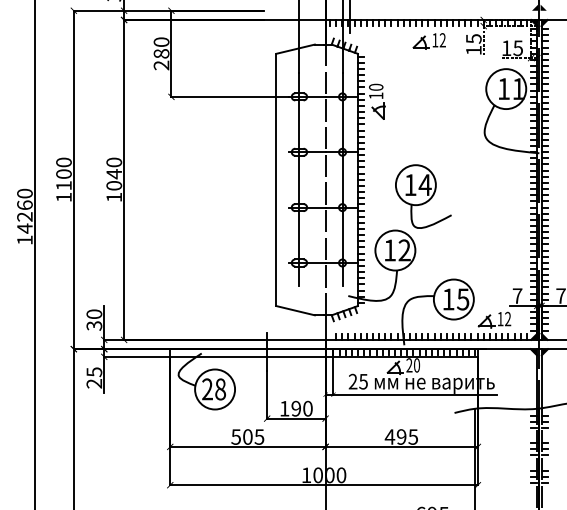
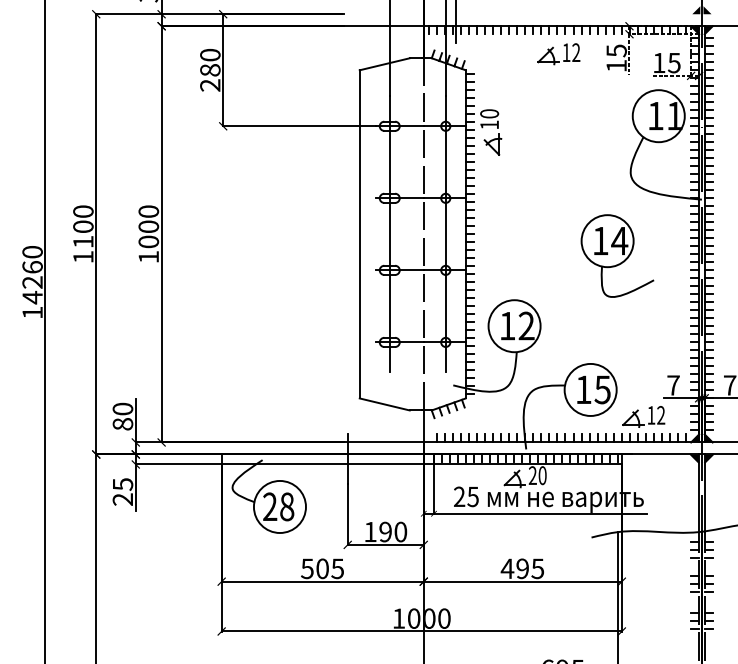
text: (114, 174) -> (149, 227), 1040 -> 1000
part: (423, 196) -> (617, 255), moved
text: (94, 325) -> (123, 423), 30 -> 80

